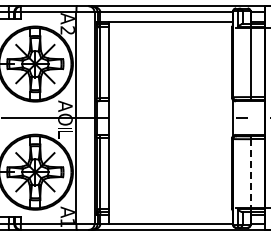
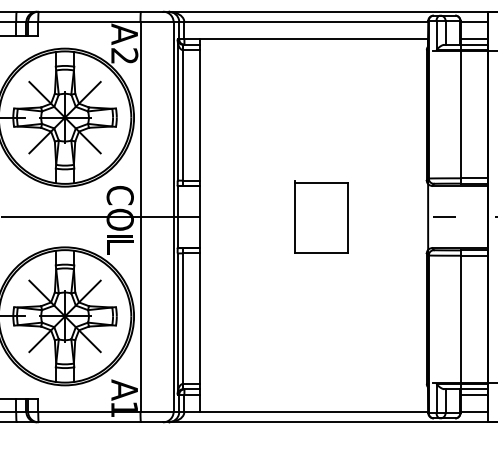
text: (65, 105) -> (120, 193), A -> C
part: (174, 118) -> (320, 217), added
line: (250, 174) -> (460, 320), dashed -> solid

